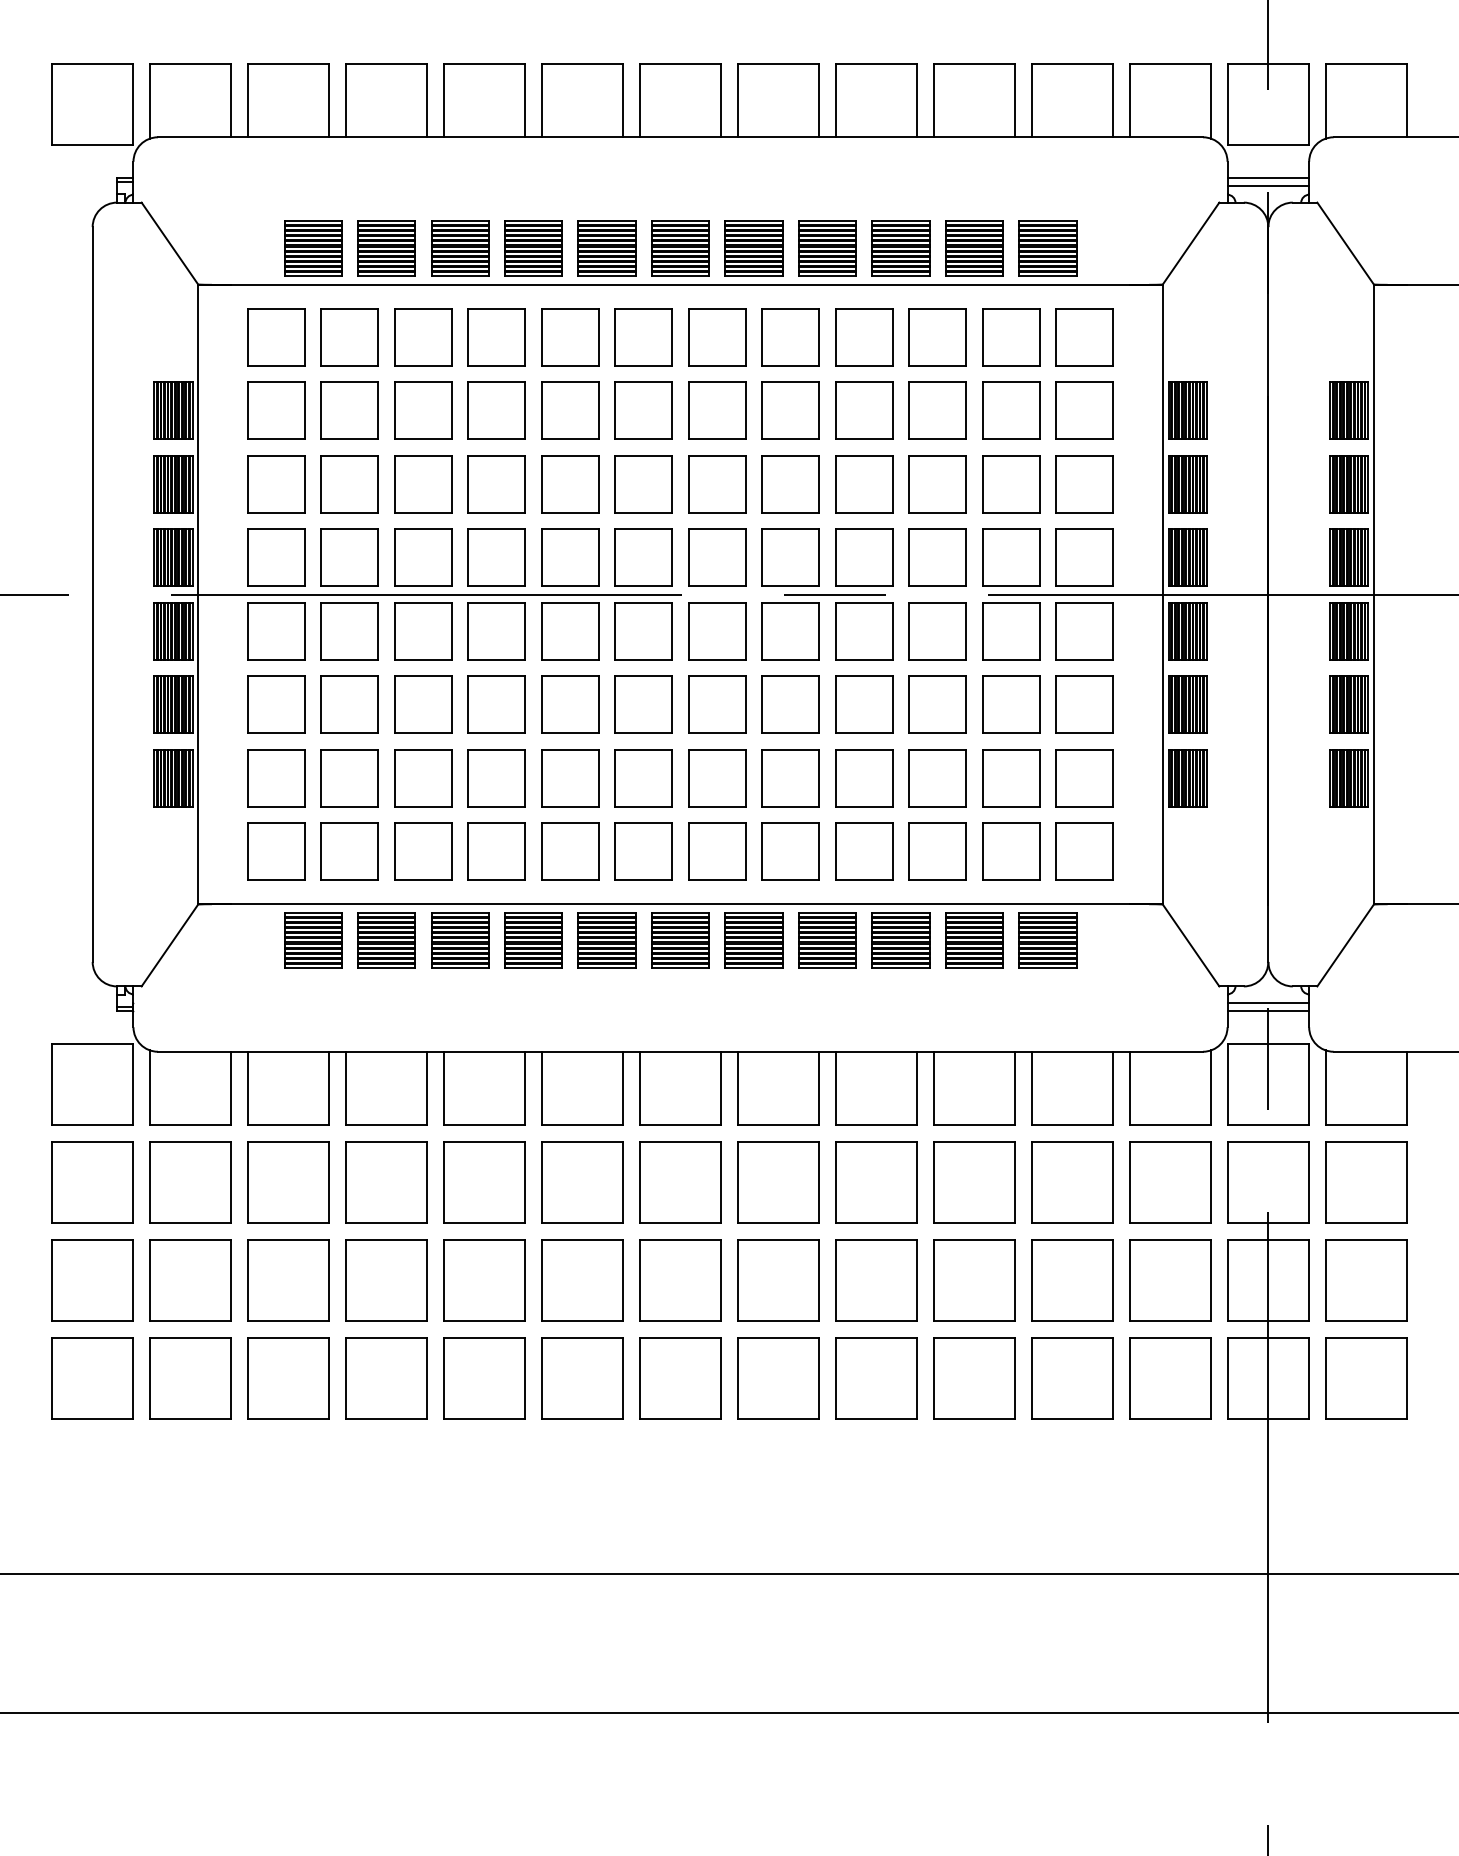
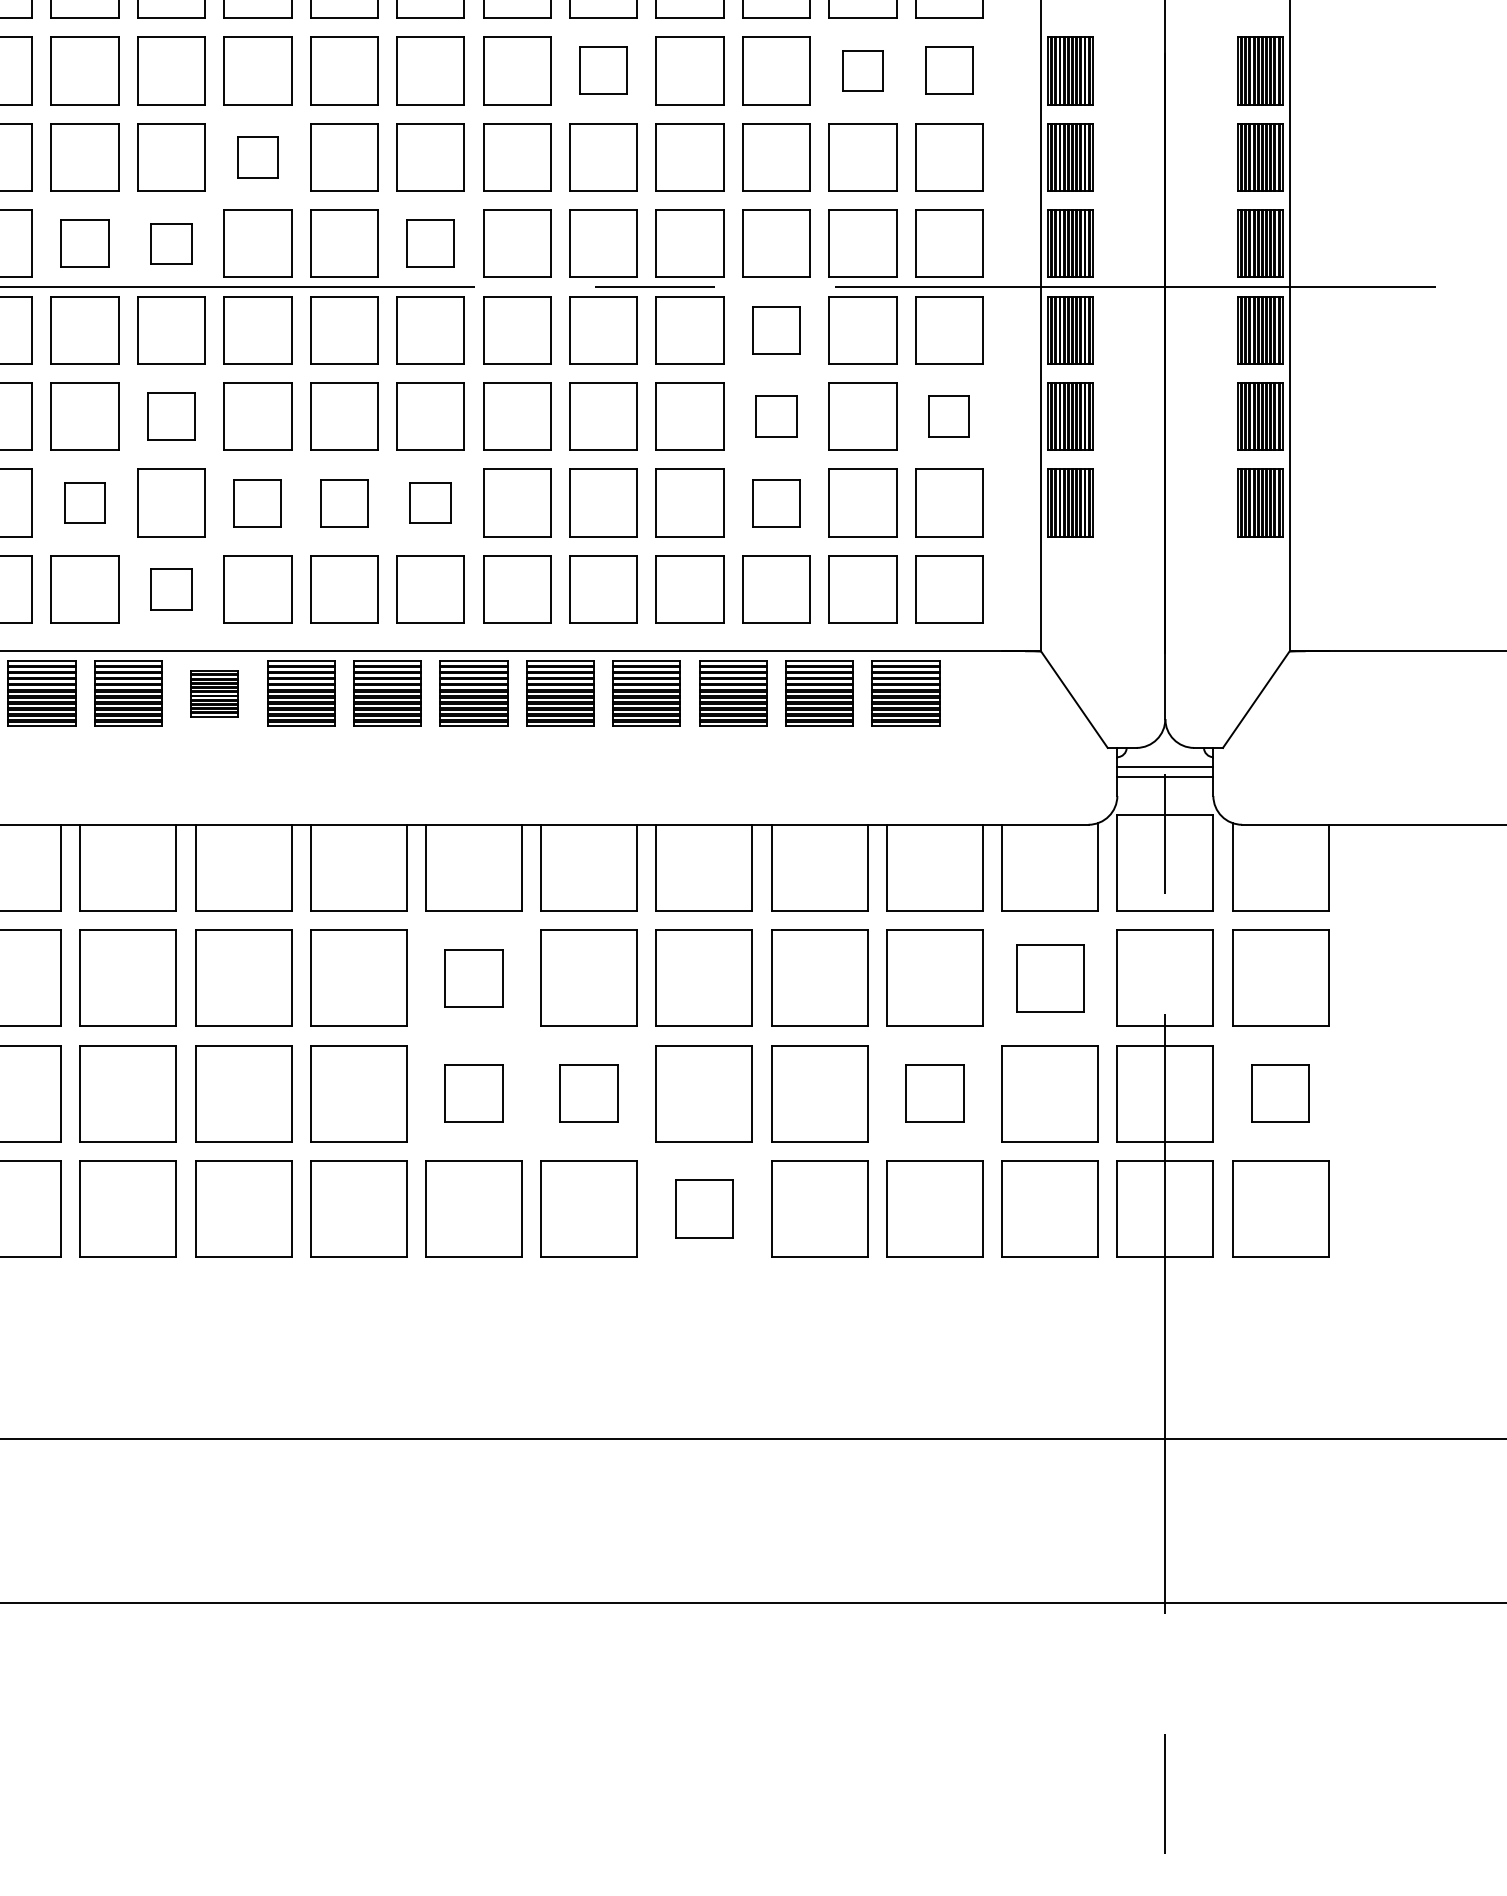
part: (790, 410) -> (603, 70), size x0.7
part: (1011, 410) -> (863, 70), size x0.6
part: (1084, 410) -> (949, 70), size x0.7
part: (496, 484) -> (257, 157), size x0.6
part: (349, 557) -> (84, 243), size x0.7
part: (423, 557) -> (171, 243), size x0.6
part: (643, 557) -> (430, 243), size x0.7
part: (937, 631) -> (776, 330), size x0.7
part: (423, 704) -> (171, 416), size x0.7
part: (937, 704) -> (776, 416), size x0.6
part: (1084, 704) -> (949, 416), size x0.6
part: (349, 778) -> (84, 503), size x0.6
part: (496, 778) -> (257, 503), size x0.7
part: (570, 778) -> (344, 503), size x0.7
part: (643, 778) -> (430, 503), size x0.6
part: (937, 778) -> (776, 503), size x0.7
part: (423, 851) -> (171, 589), size x0.6
part: (460, 940) -> (215, 693), size x0.7
part: (680, 1182) -> (473, 978), size x0.6
part: (1170, 1182) -> (1050, 978), size x0.7
part: (680, 1280) -> (473, 1093), size x0.6
part: (778, 1280) -> (589, 1093), size x0.6
part: (1072, 1280) -> (935, 1093), size x0.6
part: (1366, 1280) -> (1280, 1093), size x0.6
part: (876, 1378) -> (704, 1209), size x0.6

